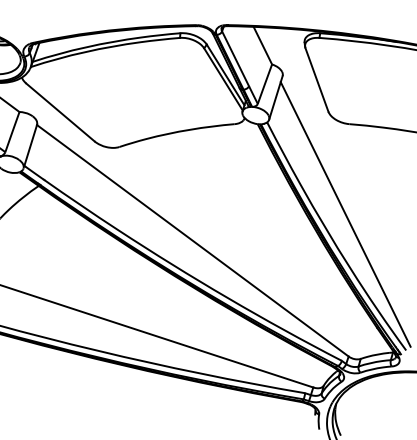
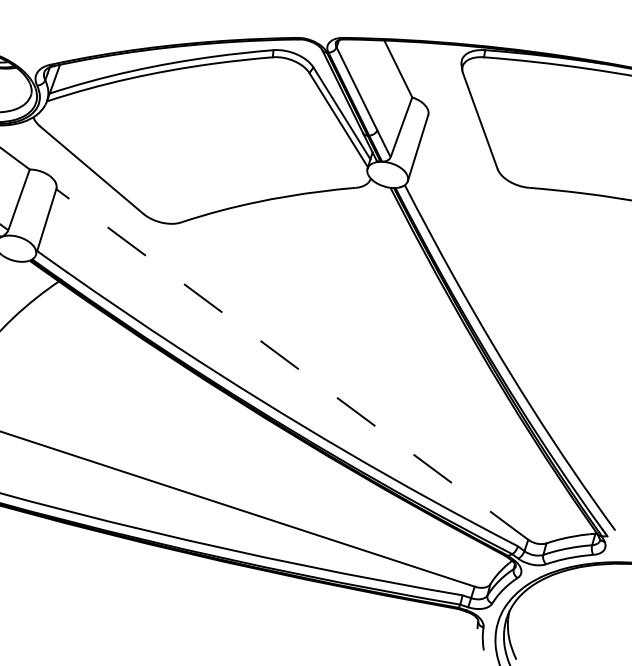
line: (345, 214) -> (523, 324), removed
line: (192, 240) -> (291, 364), solid -> dashed

